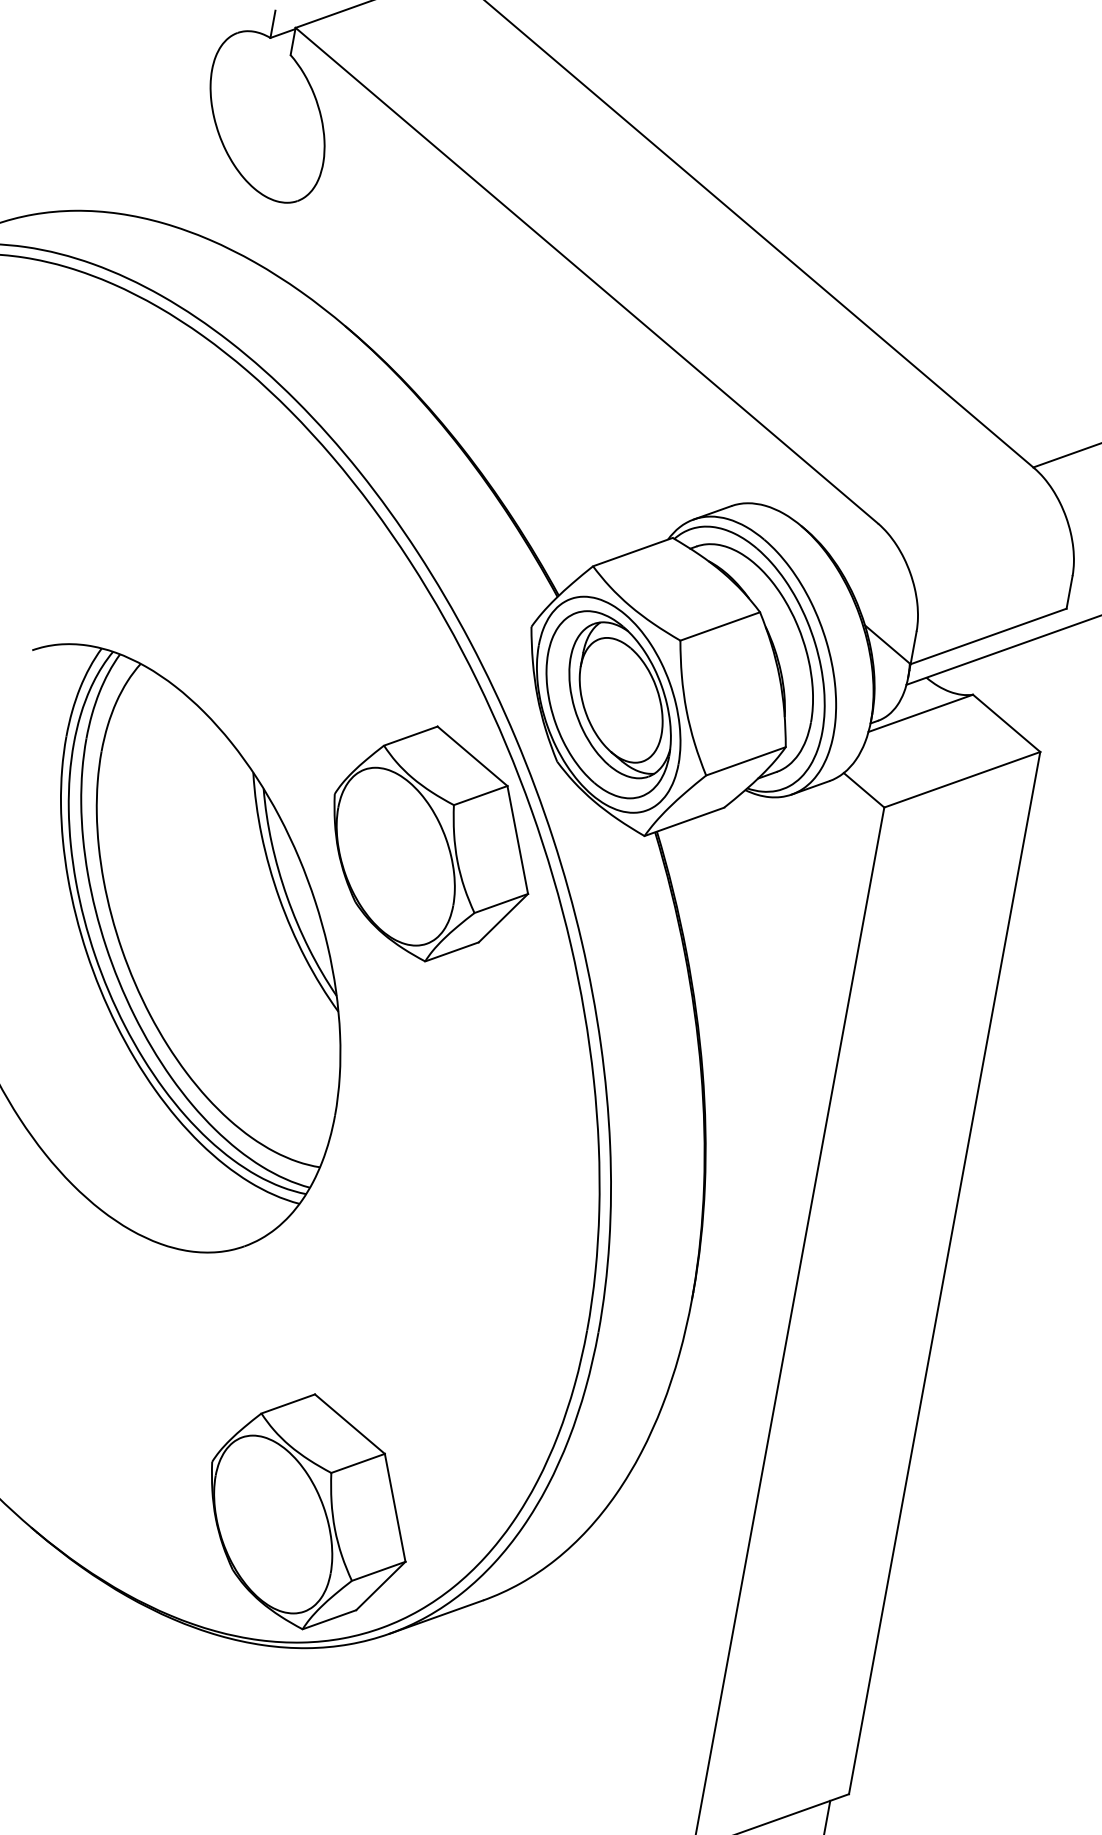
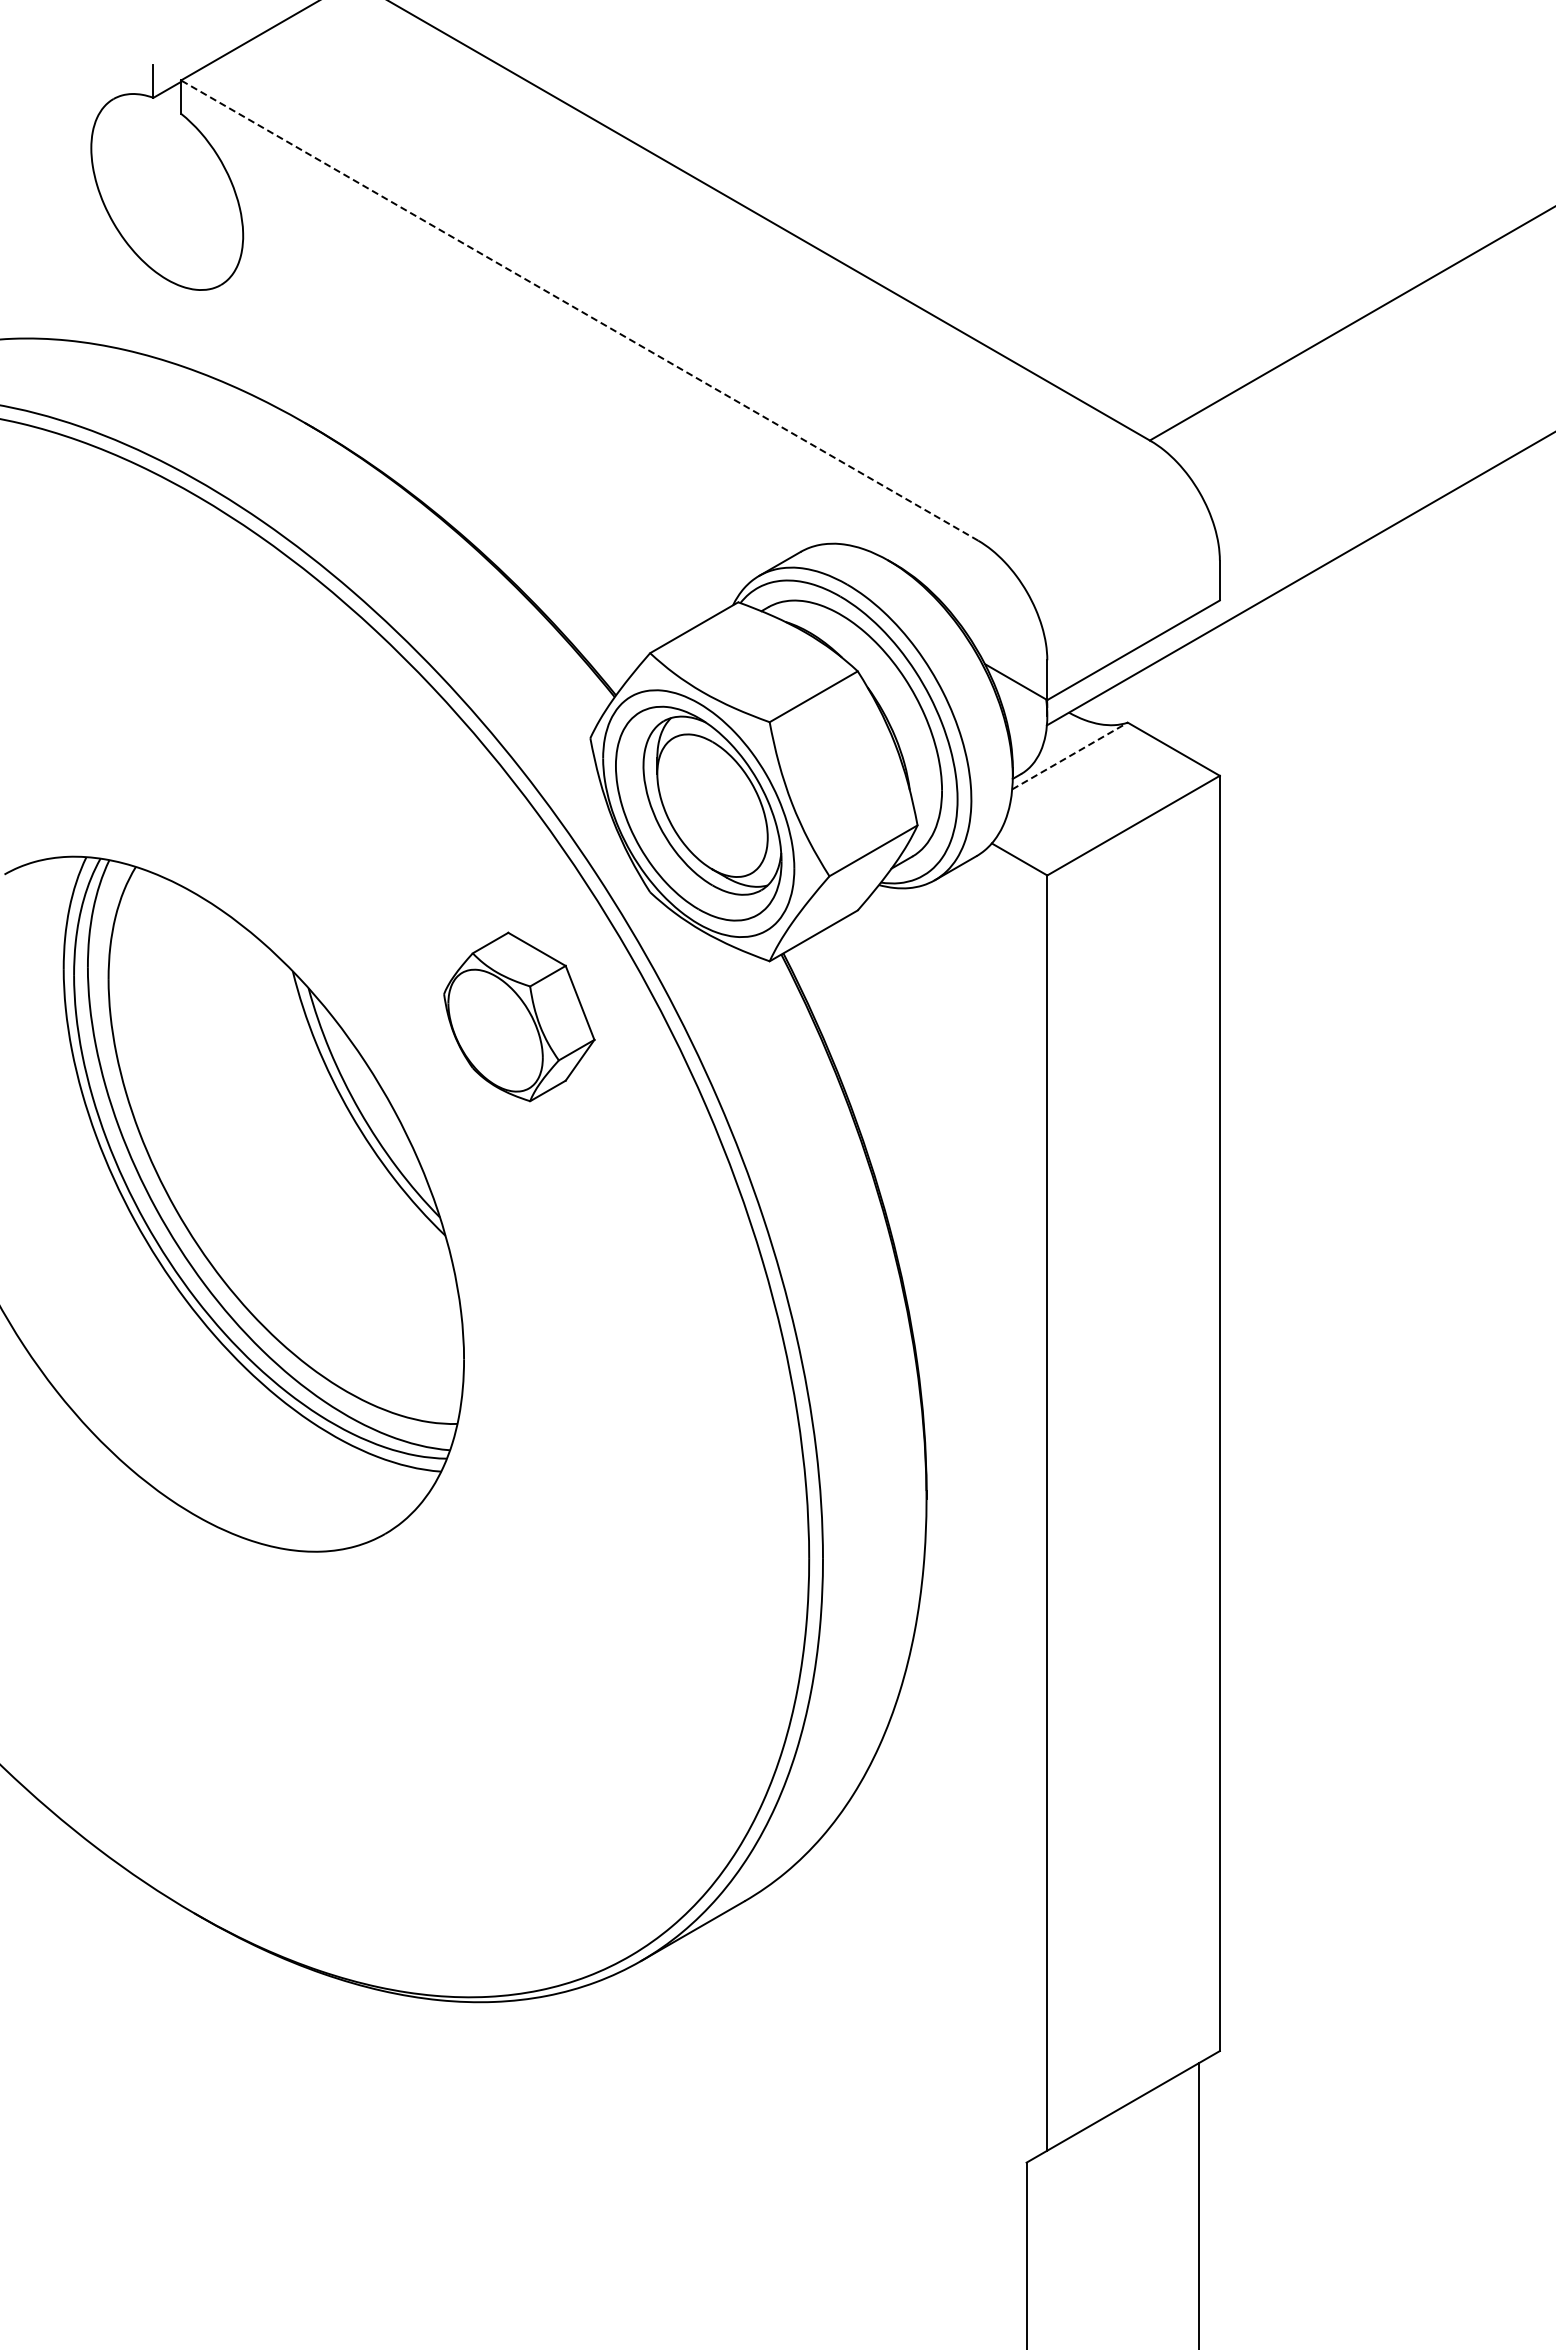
line: (586, 275) -> (579, 310), solid -> dashed
line: (921, 713) -> (1070, 756), solid -> dashed
part: (431, 843) -> (519, 1016), size x0.6
part: (309, 1511) -> (519, 1833), removed

